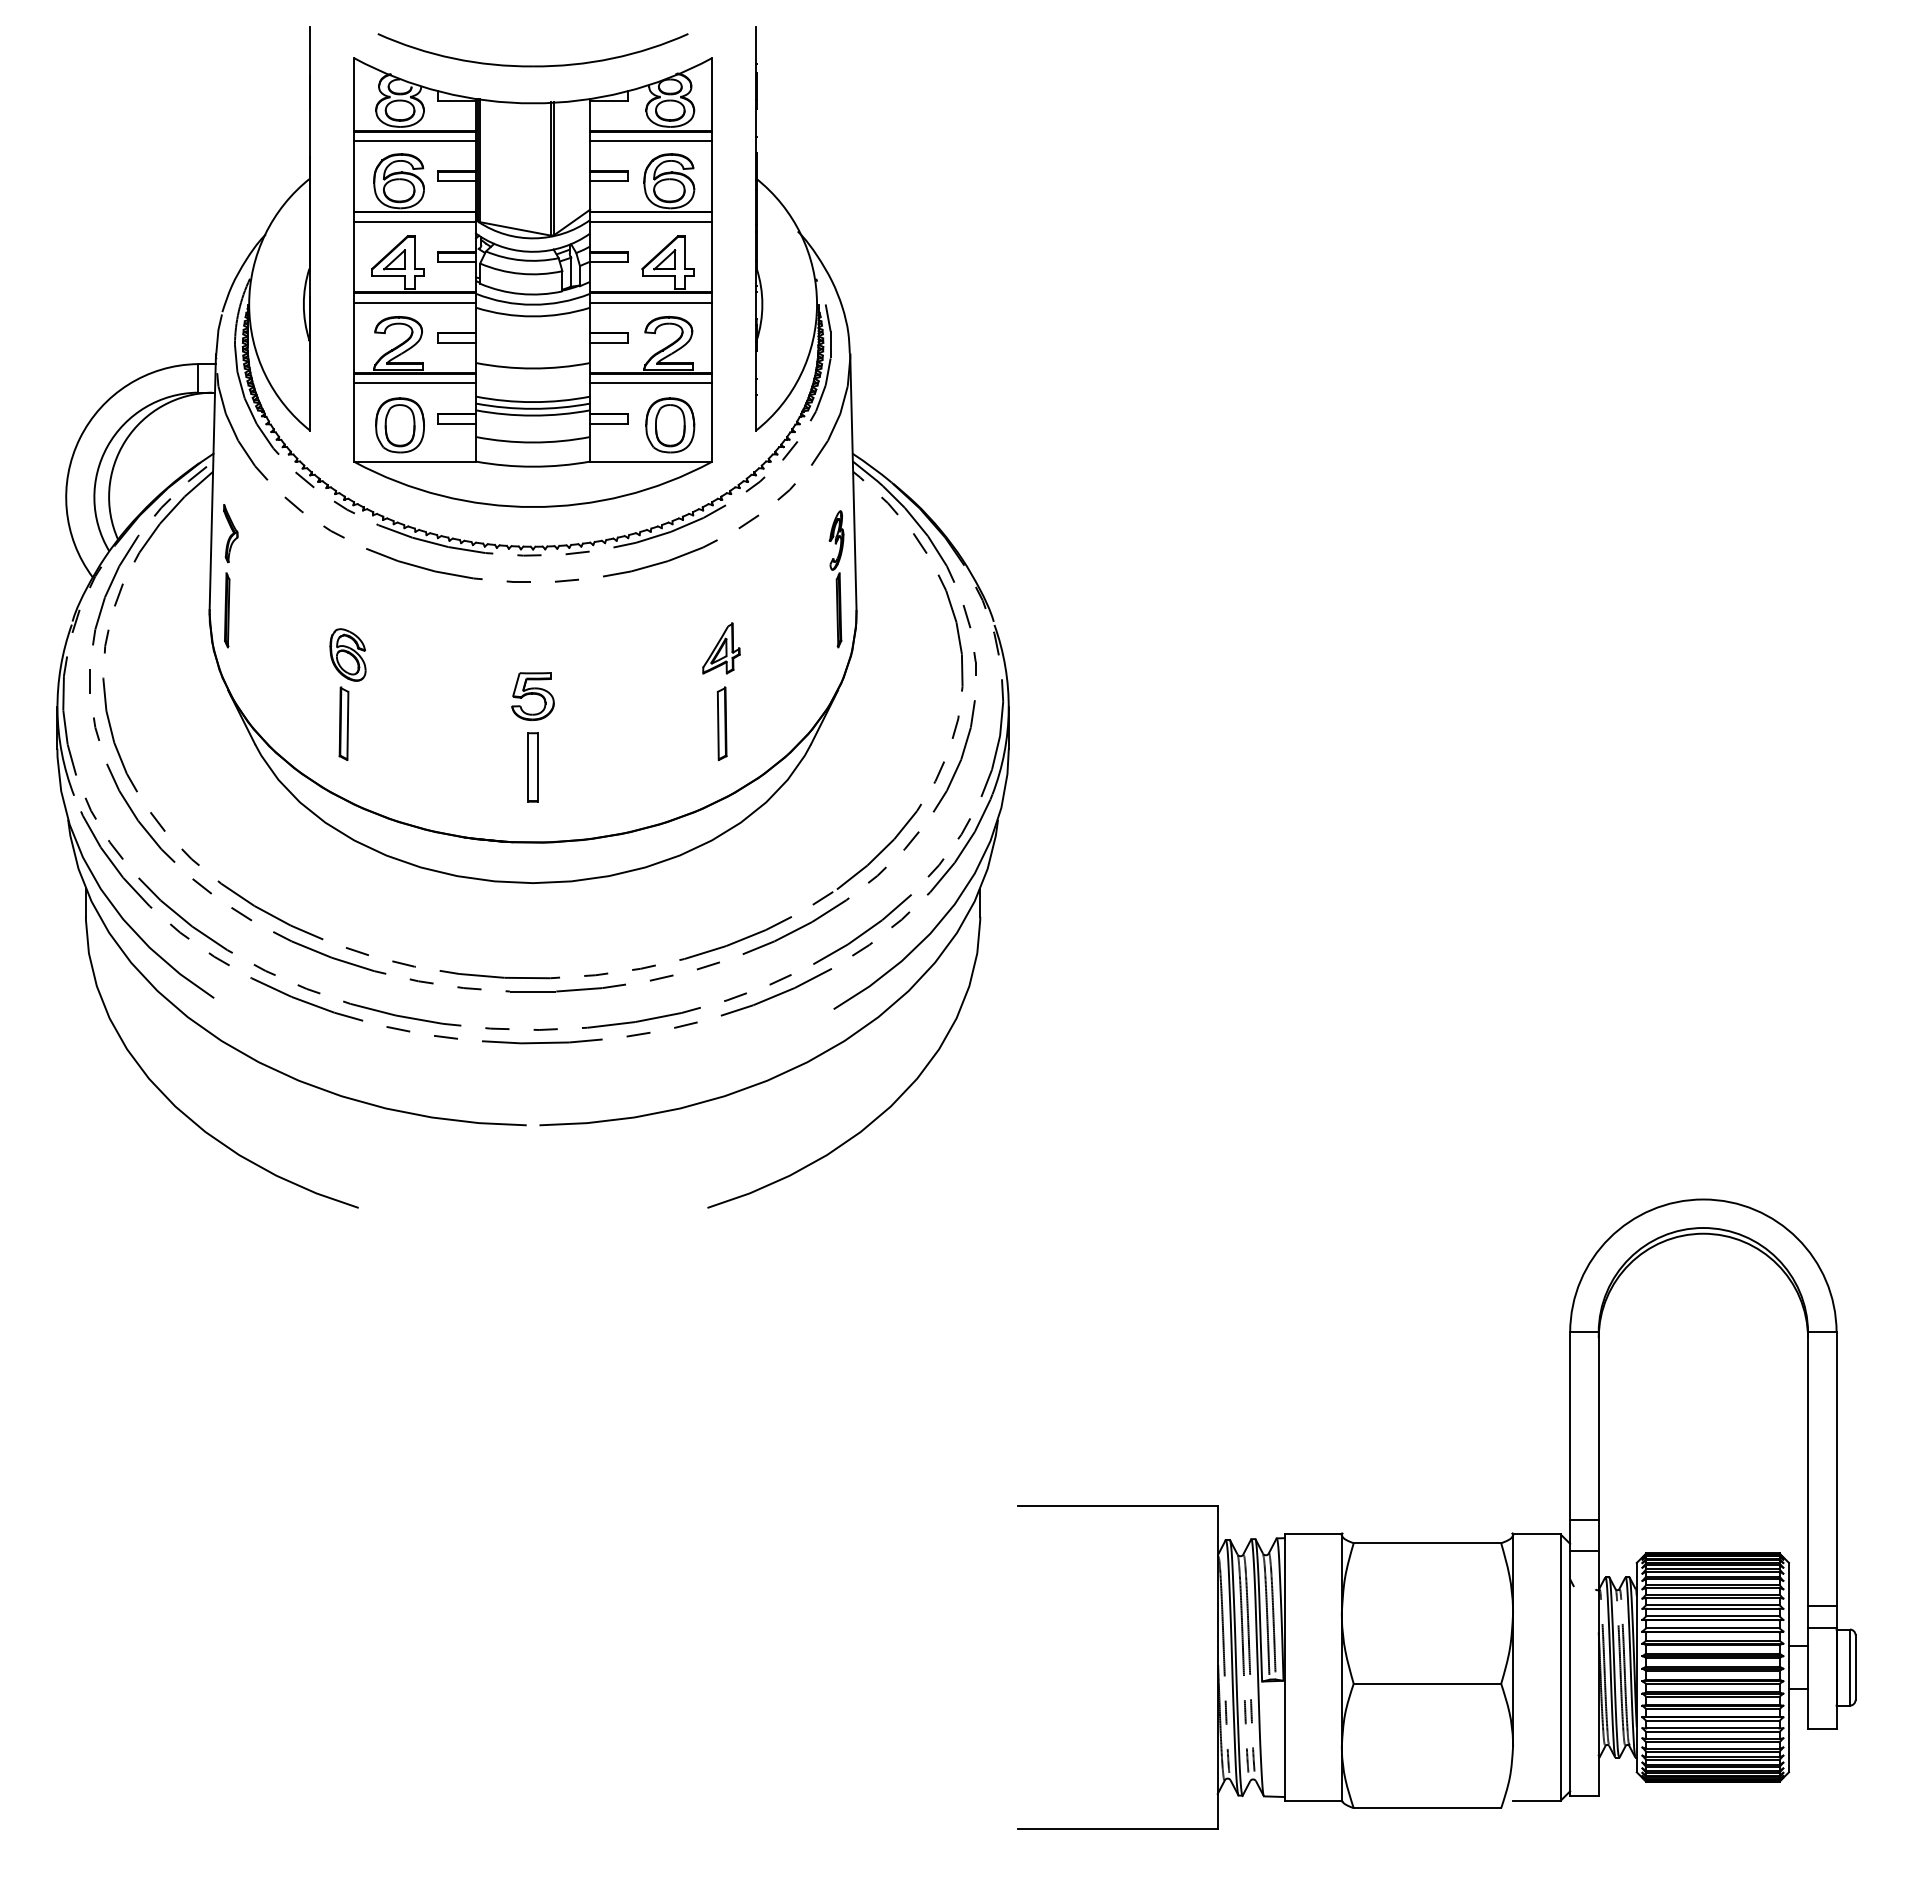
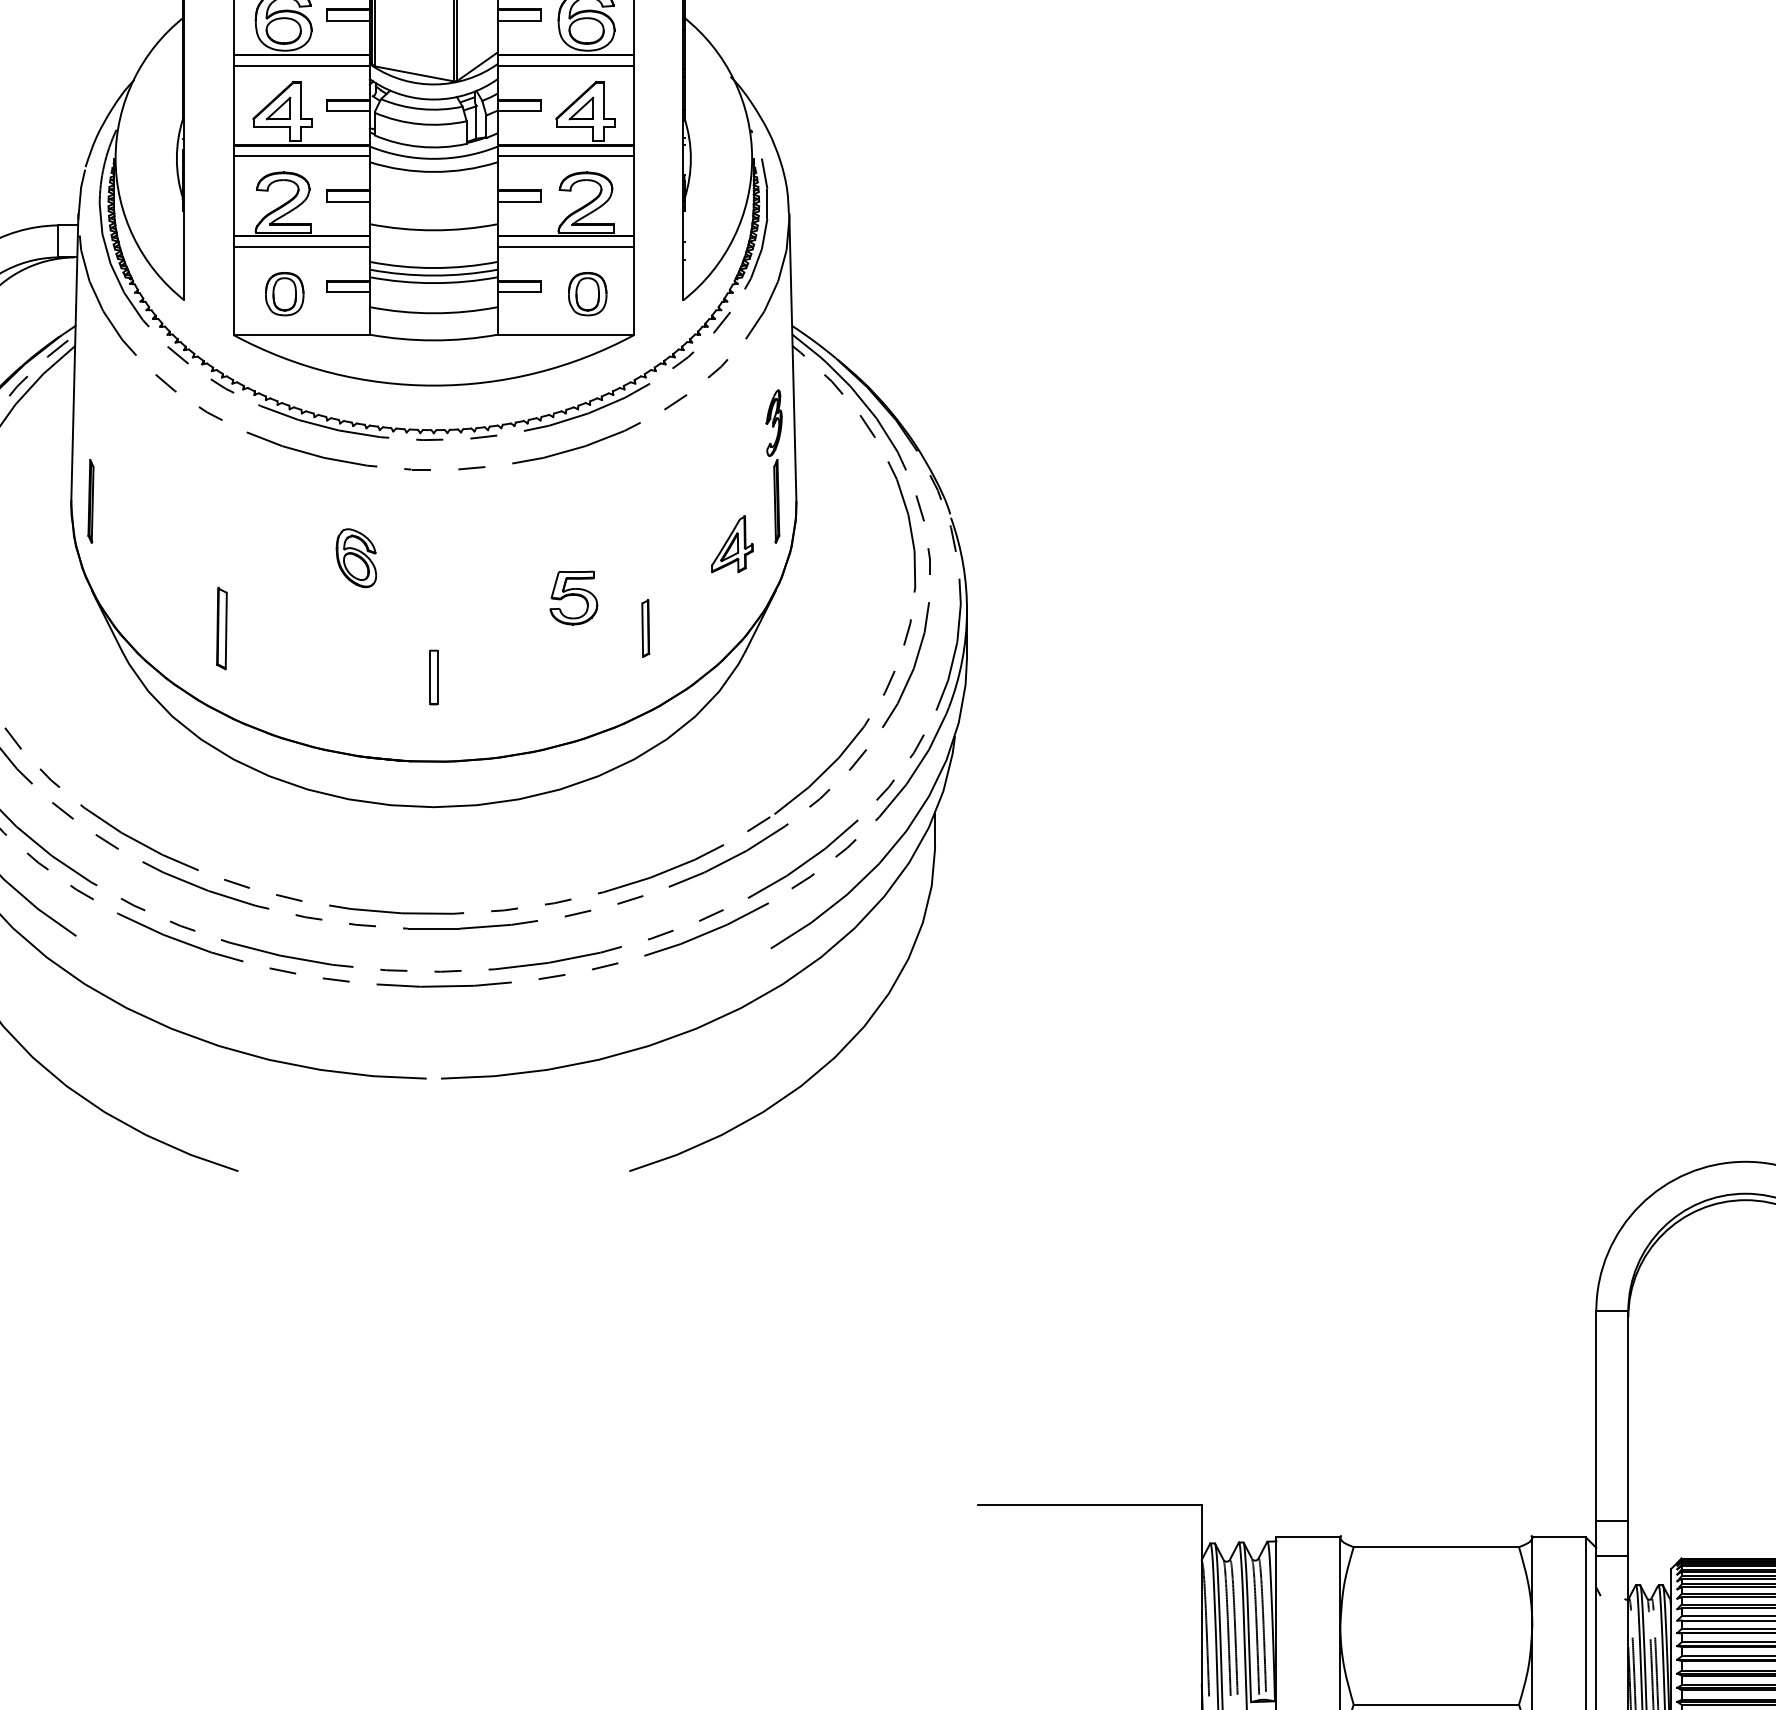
part: (399, 425) -> (284, 294), size x0.7
part: (670, 425) -> (587, 294), size x0.7
part: (230, 533) -> (94, 415), removed
part: (721, 648) -> (732, 544), moved
part: (347, 654) -> (355, 557), moved
part: (532, 696) -> (573, 597), moved
part: (721, 723) -> (645, 628), size x0.7
part: (532, 767) -> (433, 677), size x0.7

